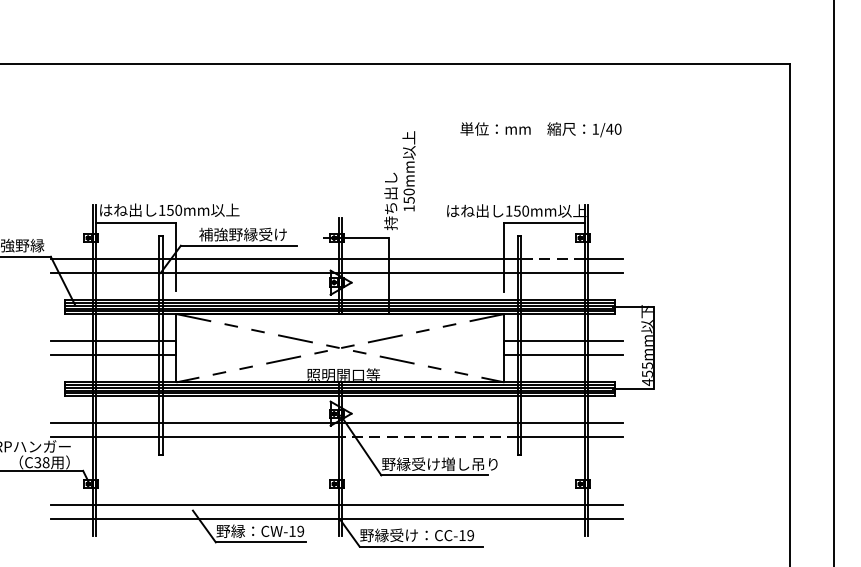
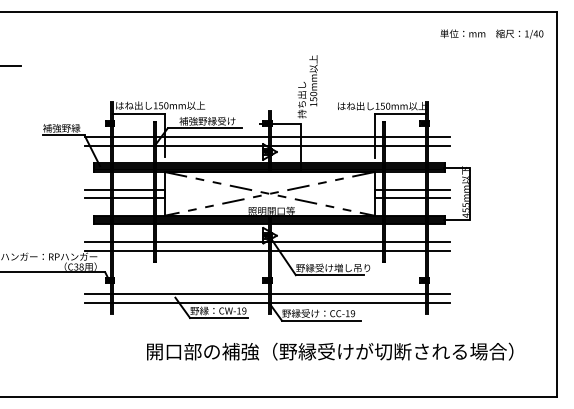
text: (540, 128) -> (491, 33), moved
line: (552, 260) -> (405, 137), dashed -> solid
line: (429, 436) -> (326, 250), dashed -> solid

